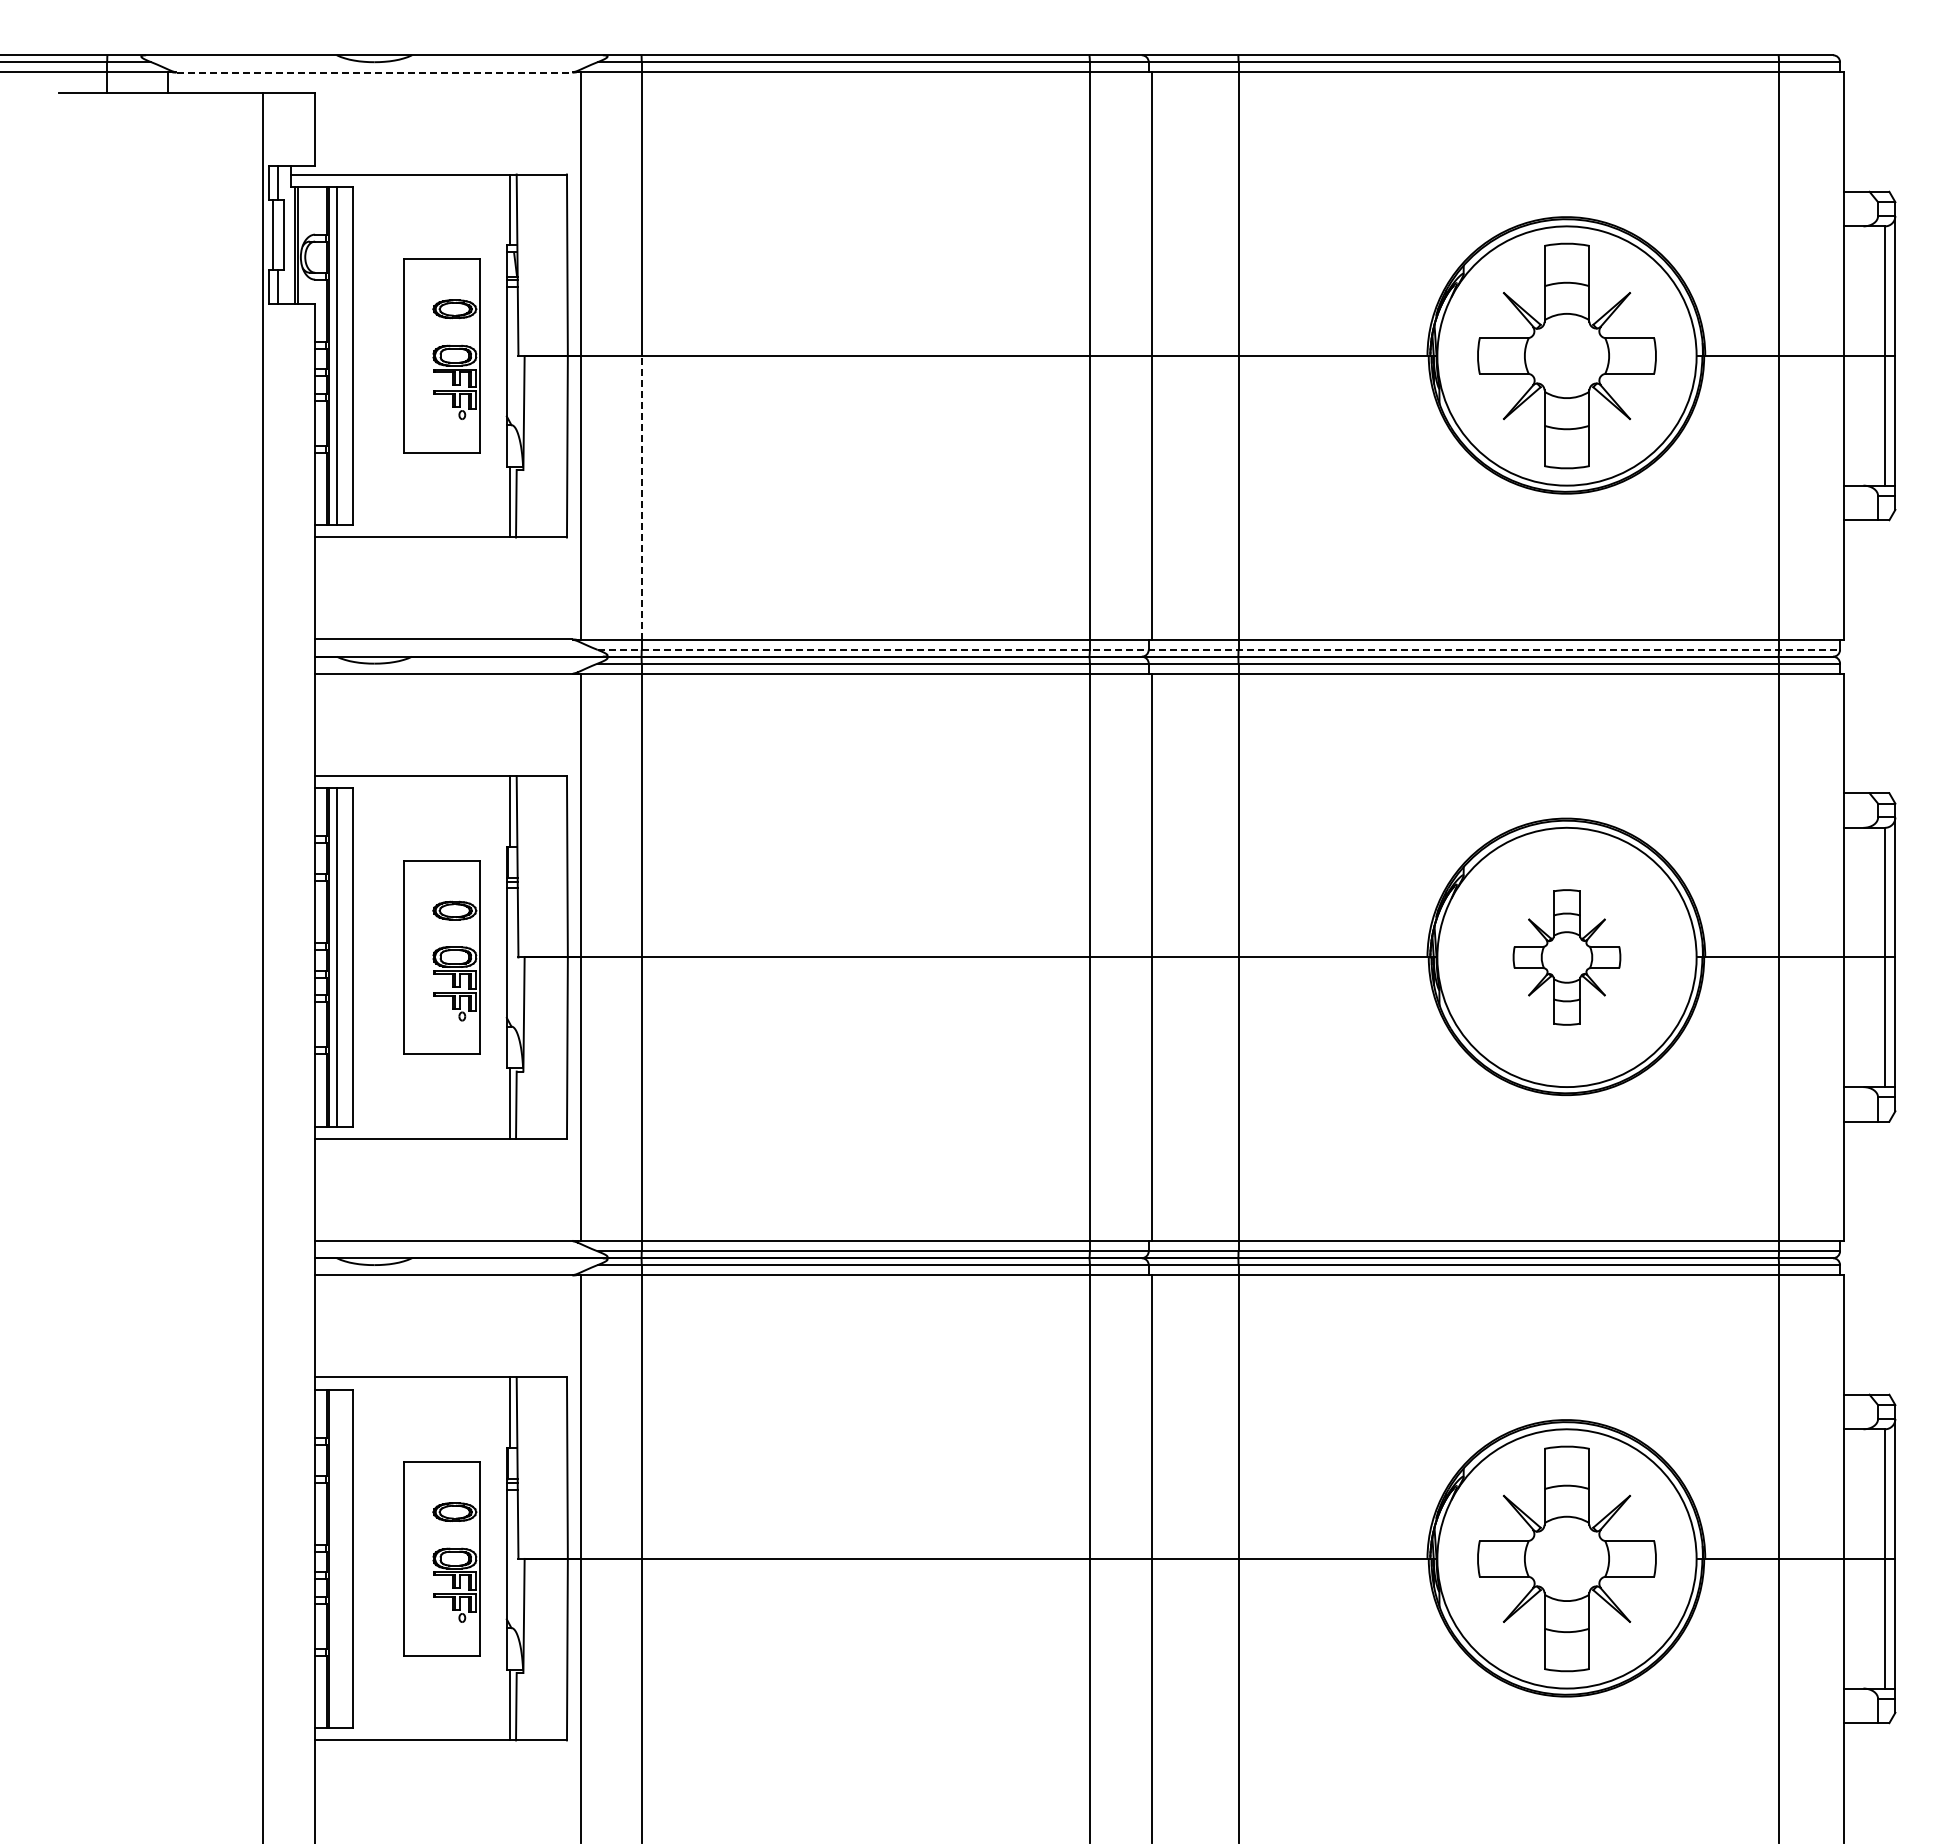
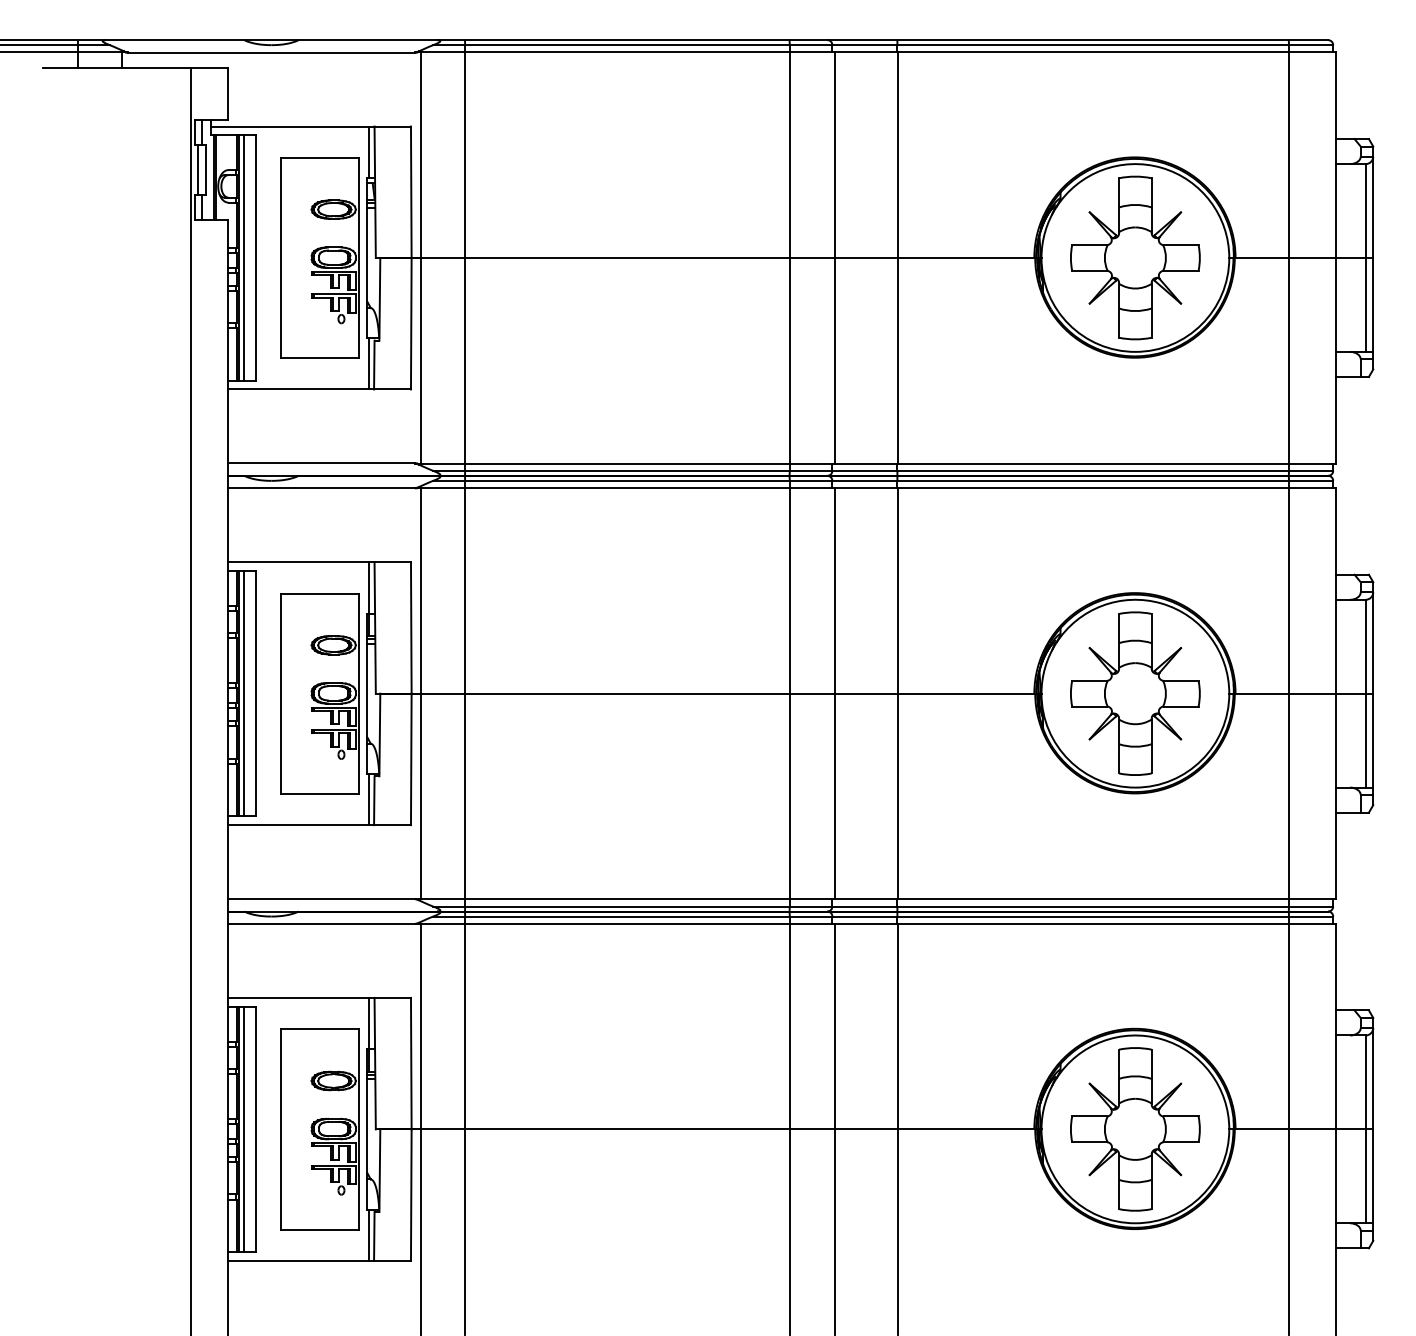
line: (374, 72) -> (271, 52), dashed -> solid
part: (441, 355) -> (320, 257), size x1.43
line: (641, 497) -> (464, 360), dashed -> solid
line: (1219, 649) -> (883, 470), dashed -> solid
part: (441, 957) -> (320, 693), size x1.43
part: (1566, 957) -> (1135, 693), size x1.67
line: (336, 1558) -> (244, 1129), added
part: (441, 1558) -> (320, 1129), size x1.43

